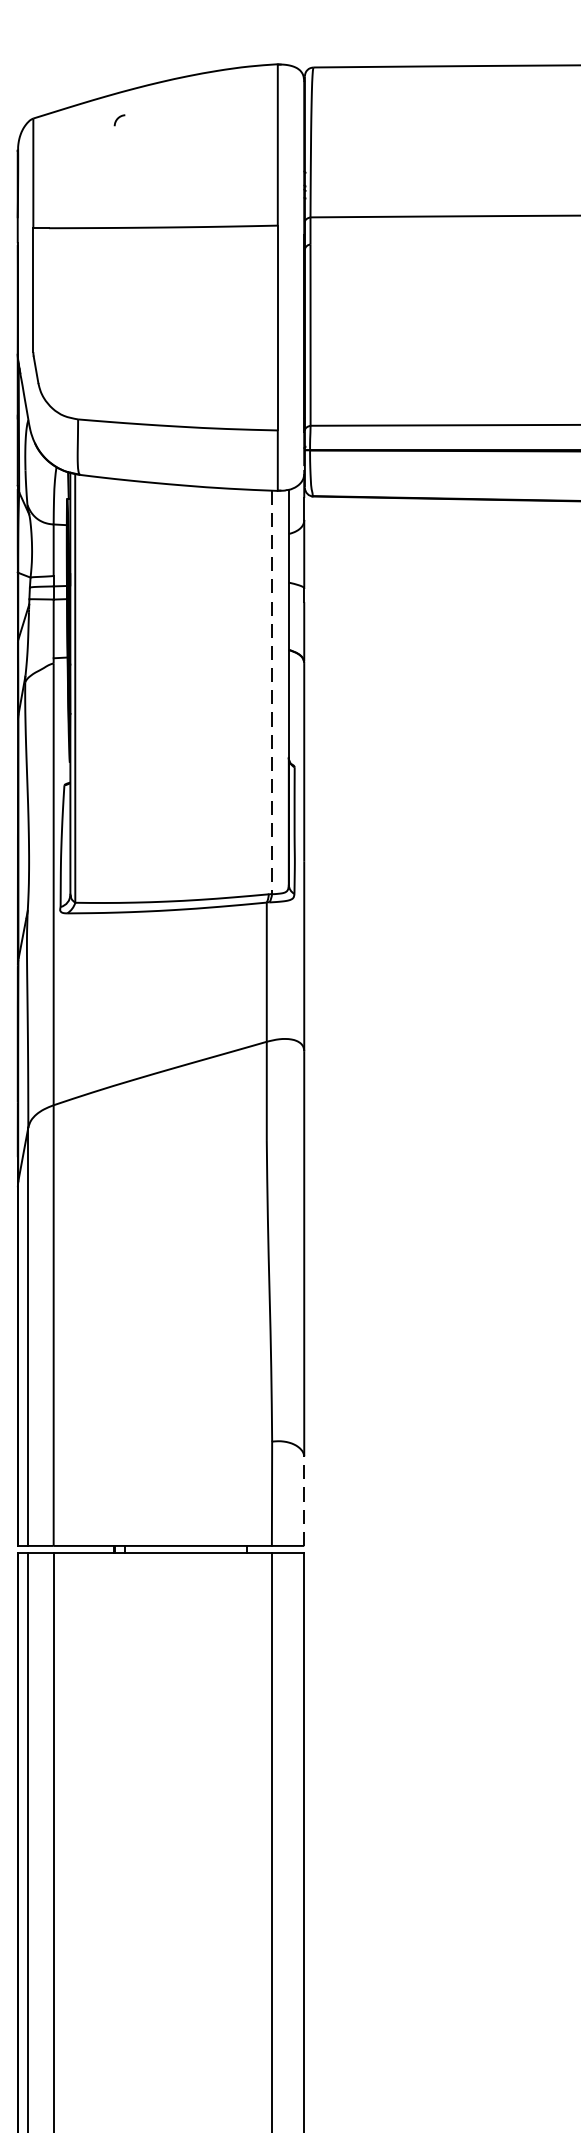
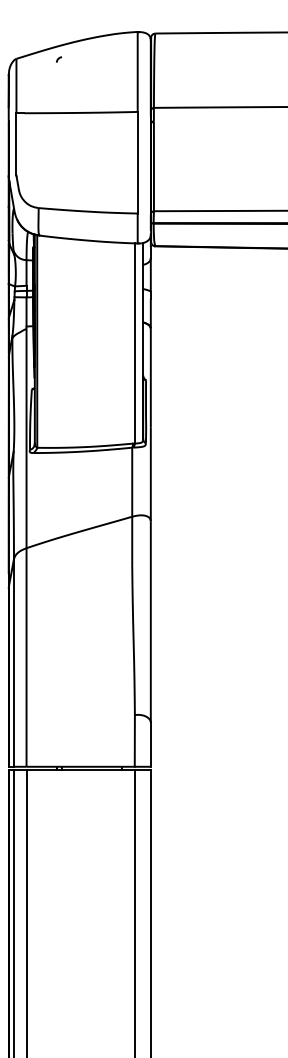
line: (271, 692) -> (134, 343), dashed -> solid
line: (303, 1501) -> (150, 744), dashed -> solid

